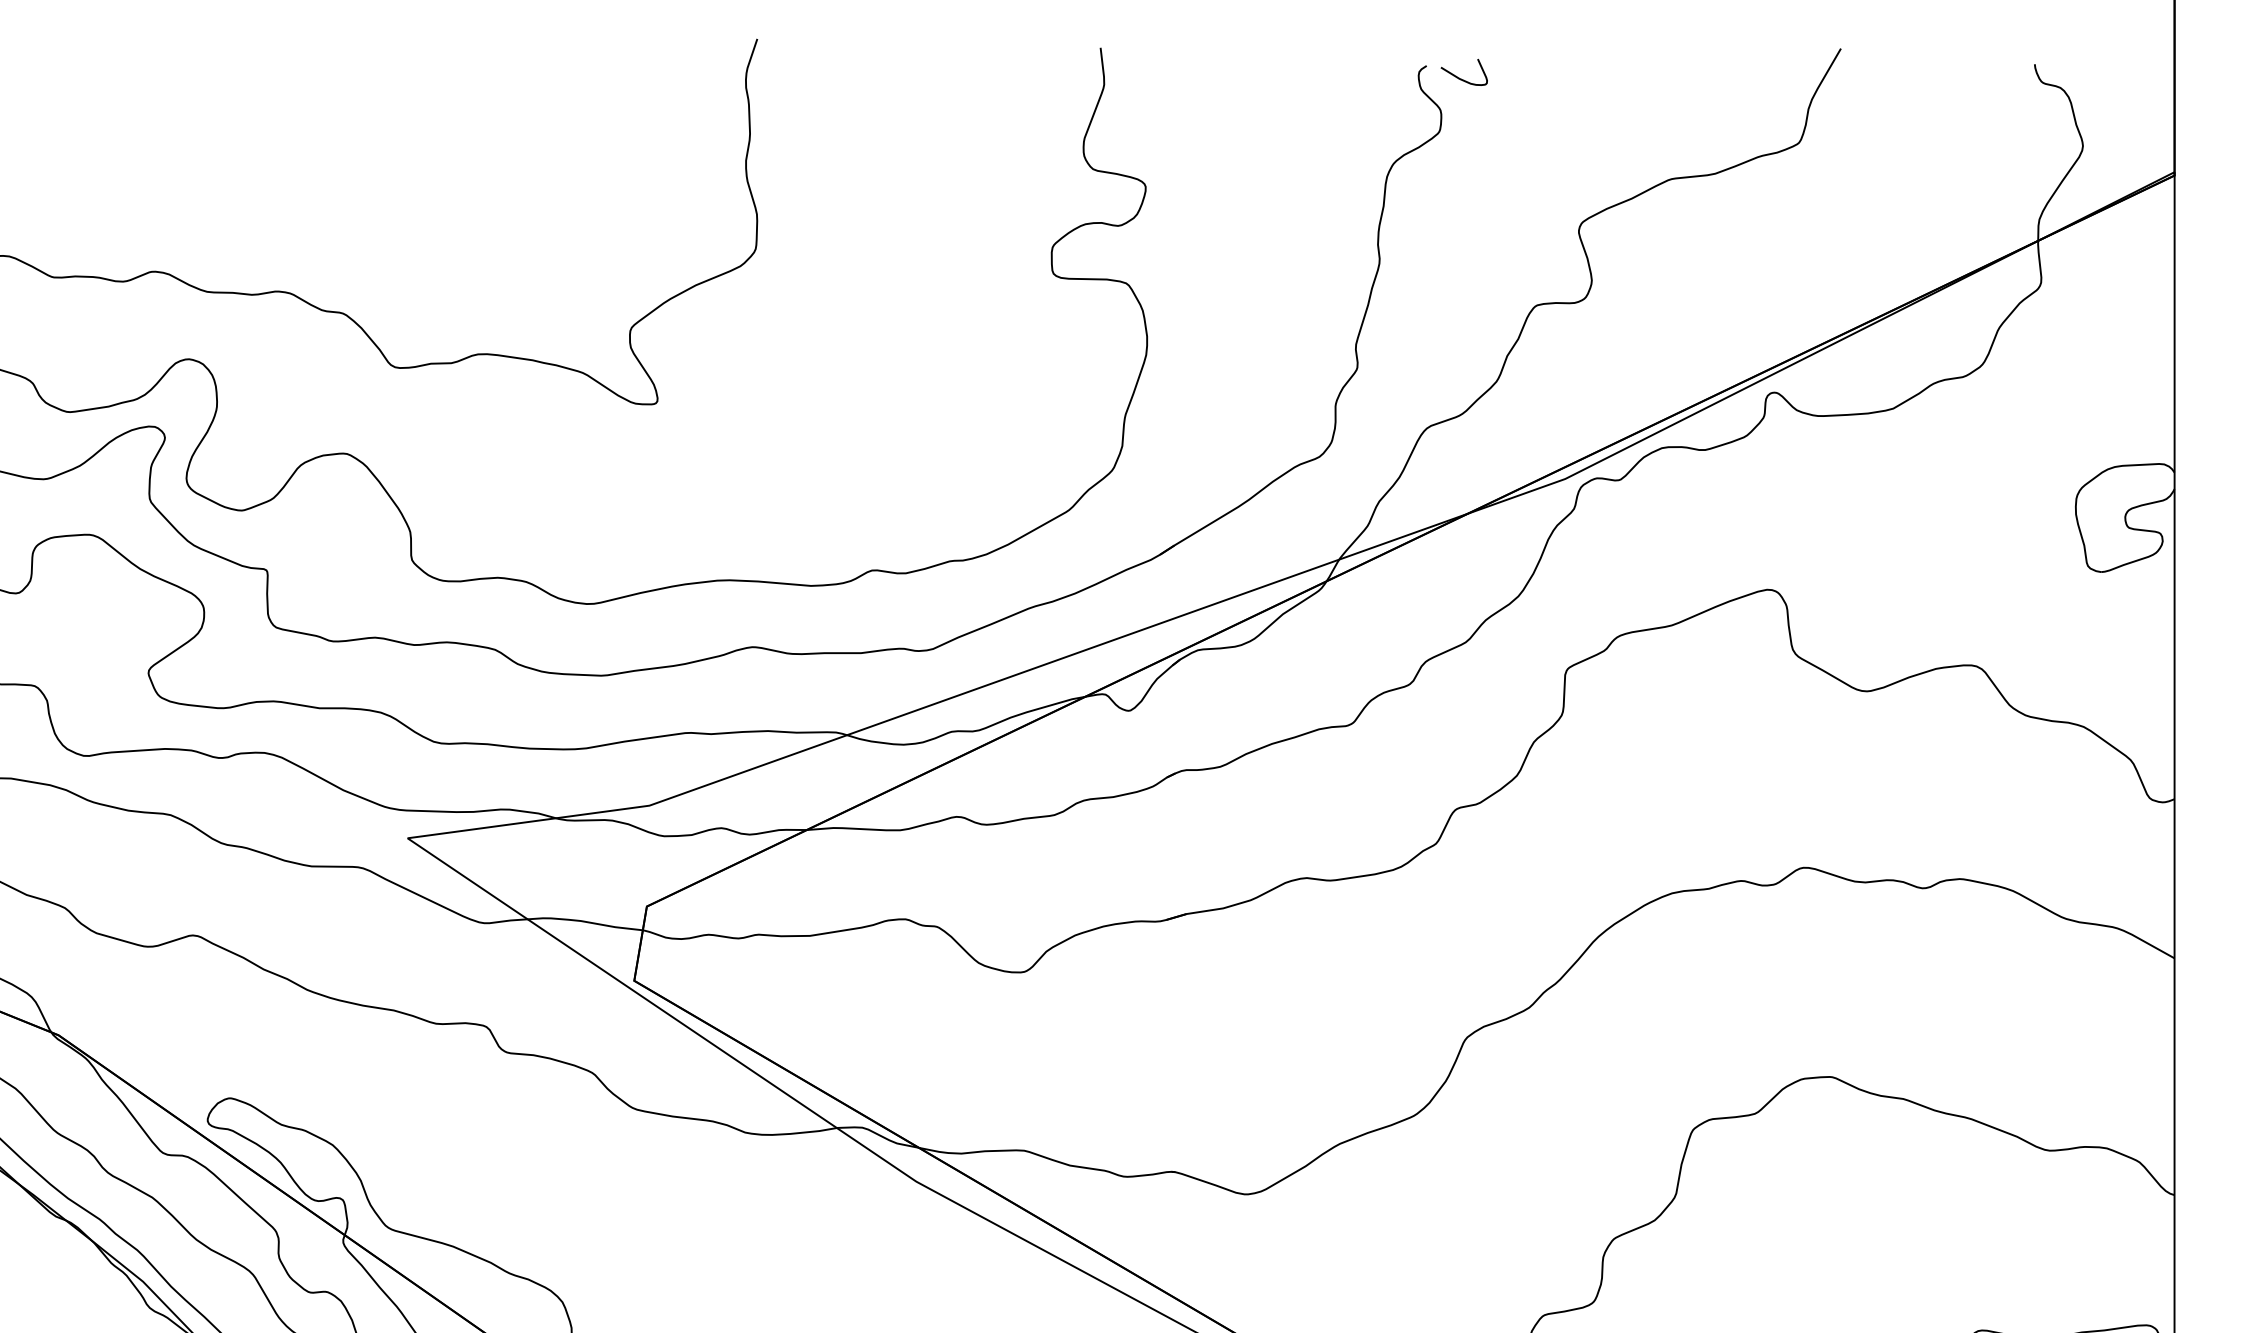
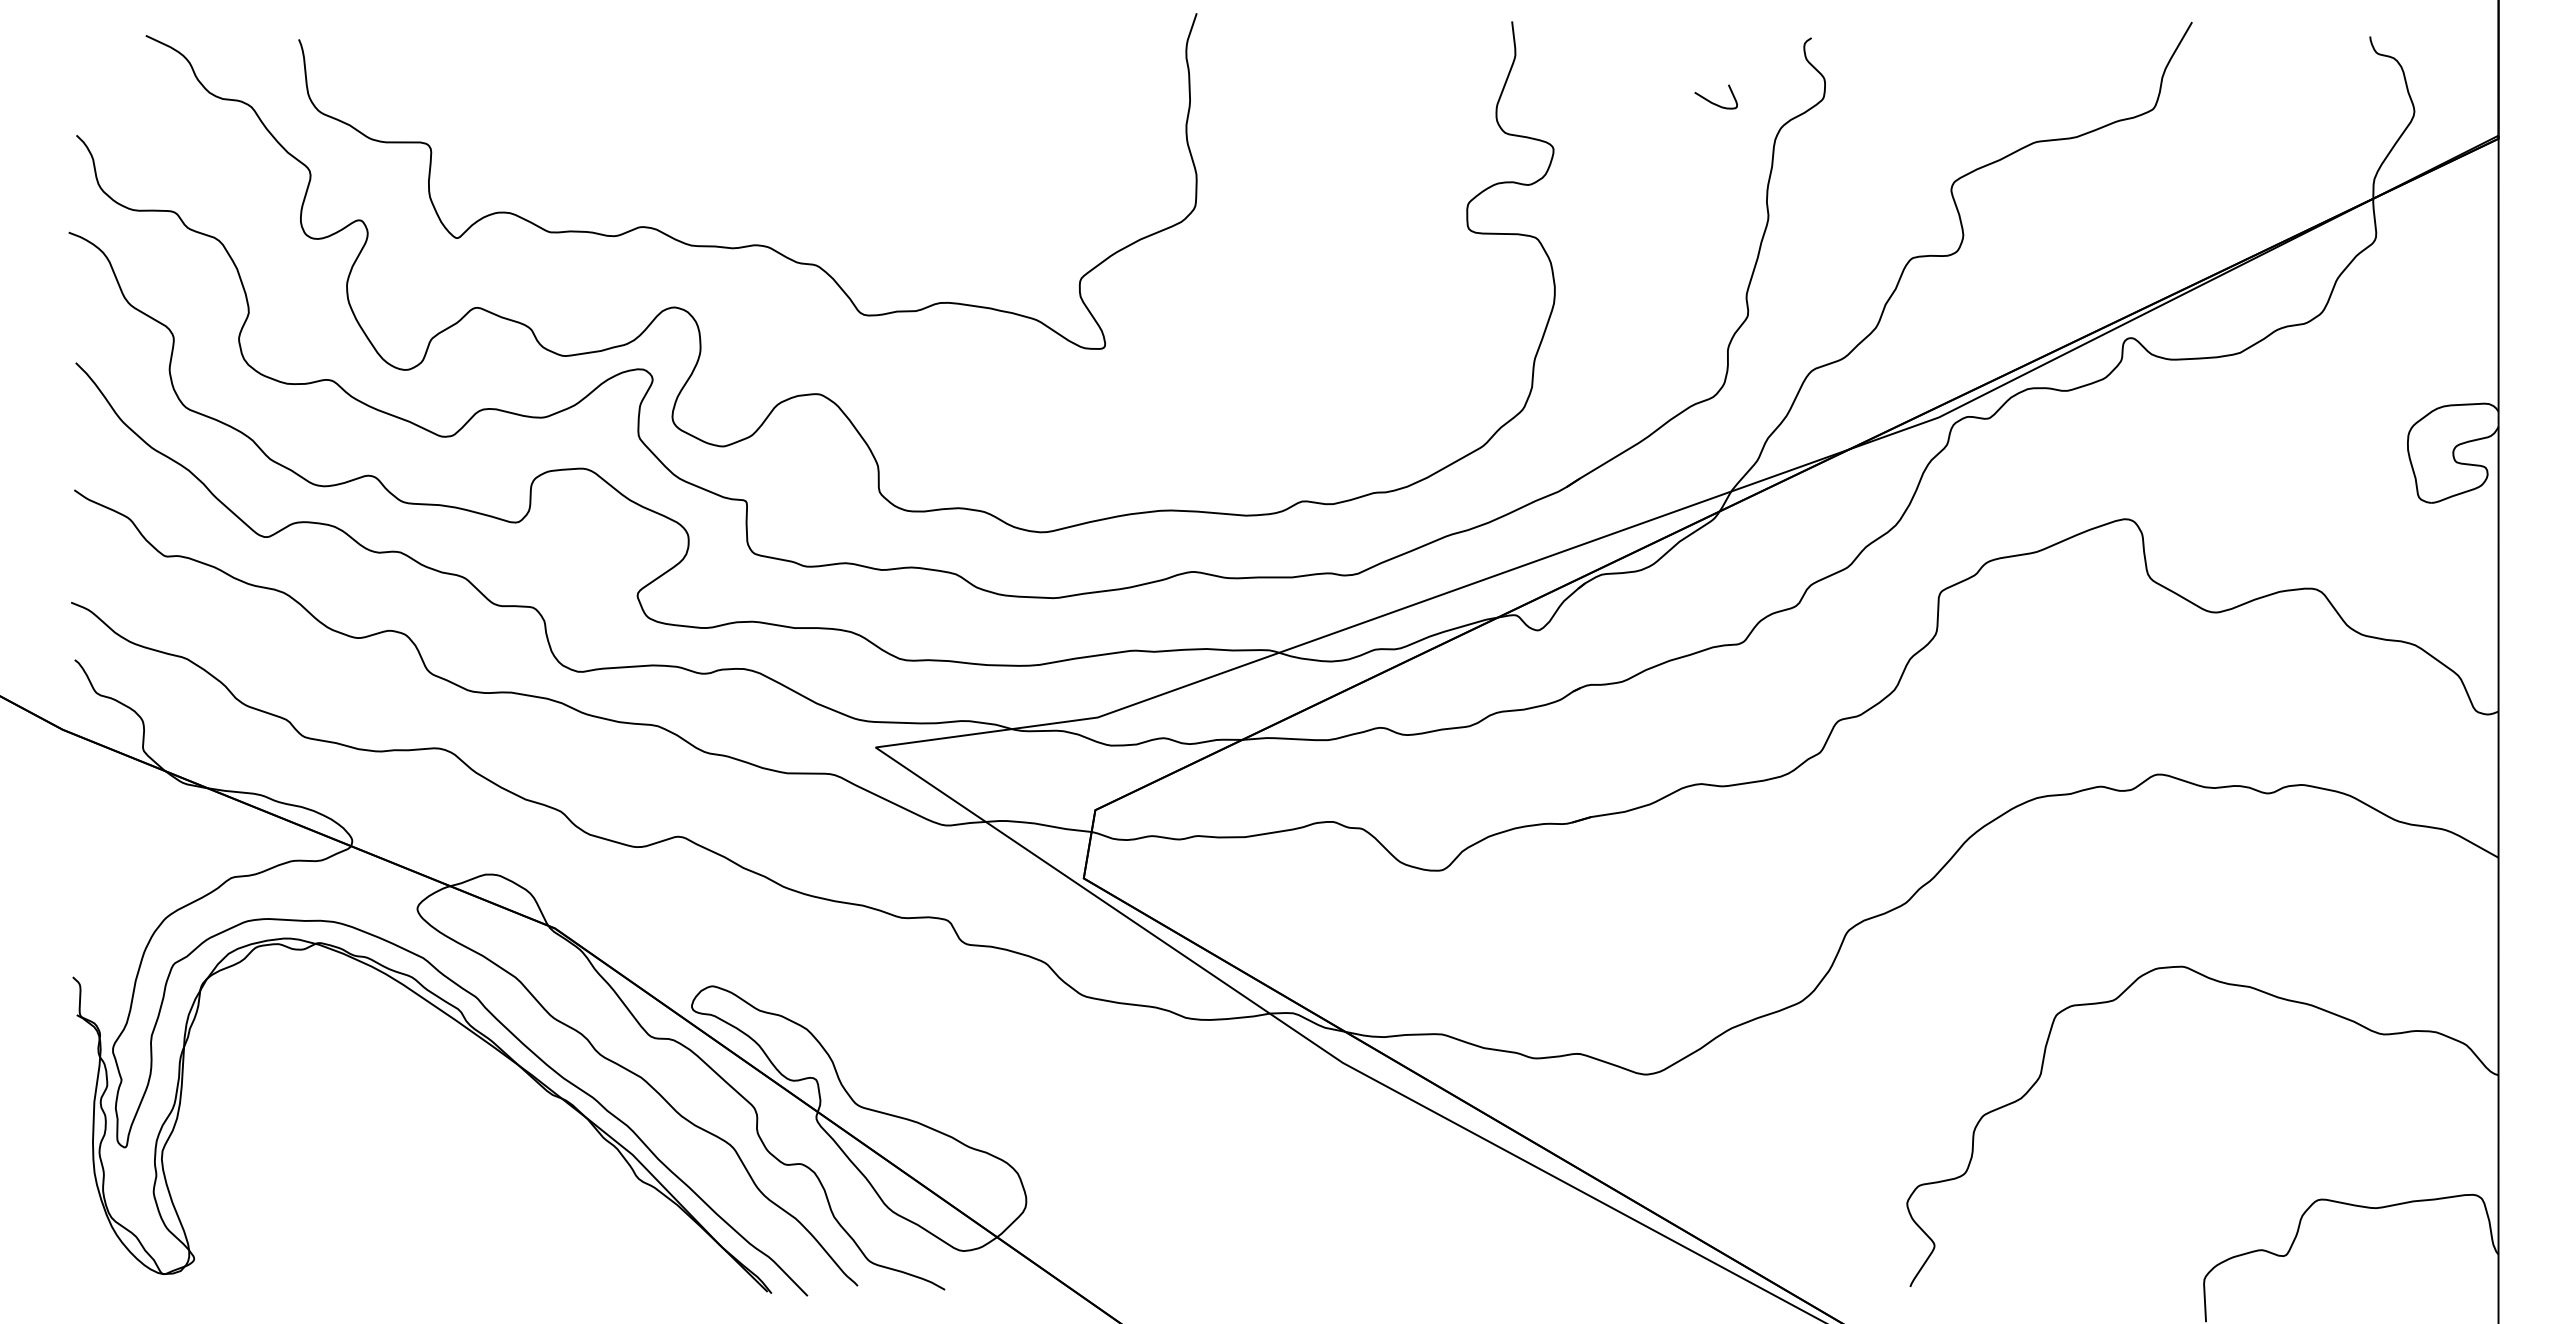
curve: (1461, 78) -> (1713, 102), moved

